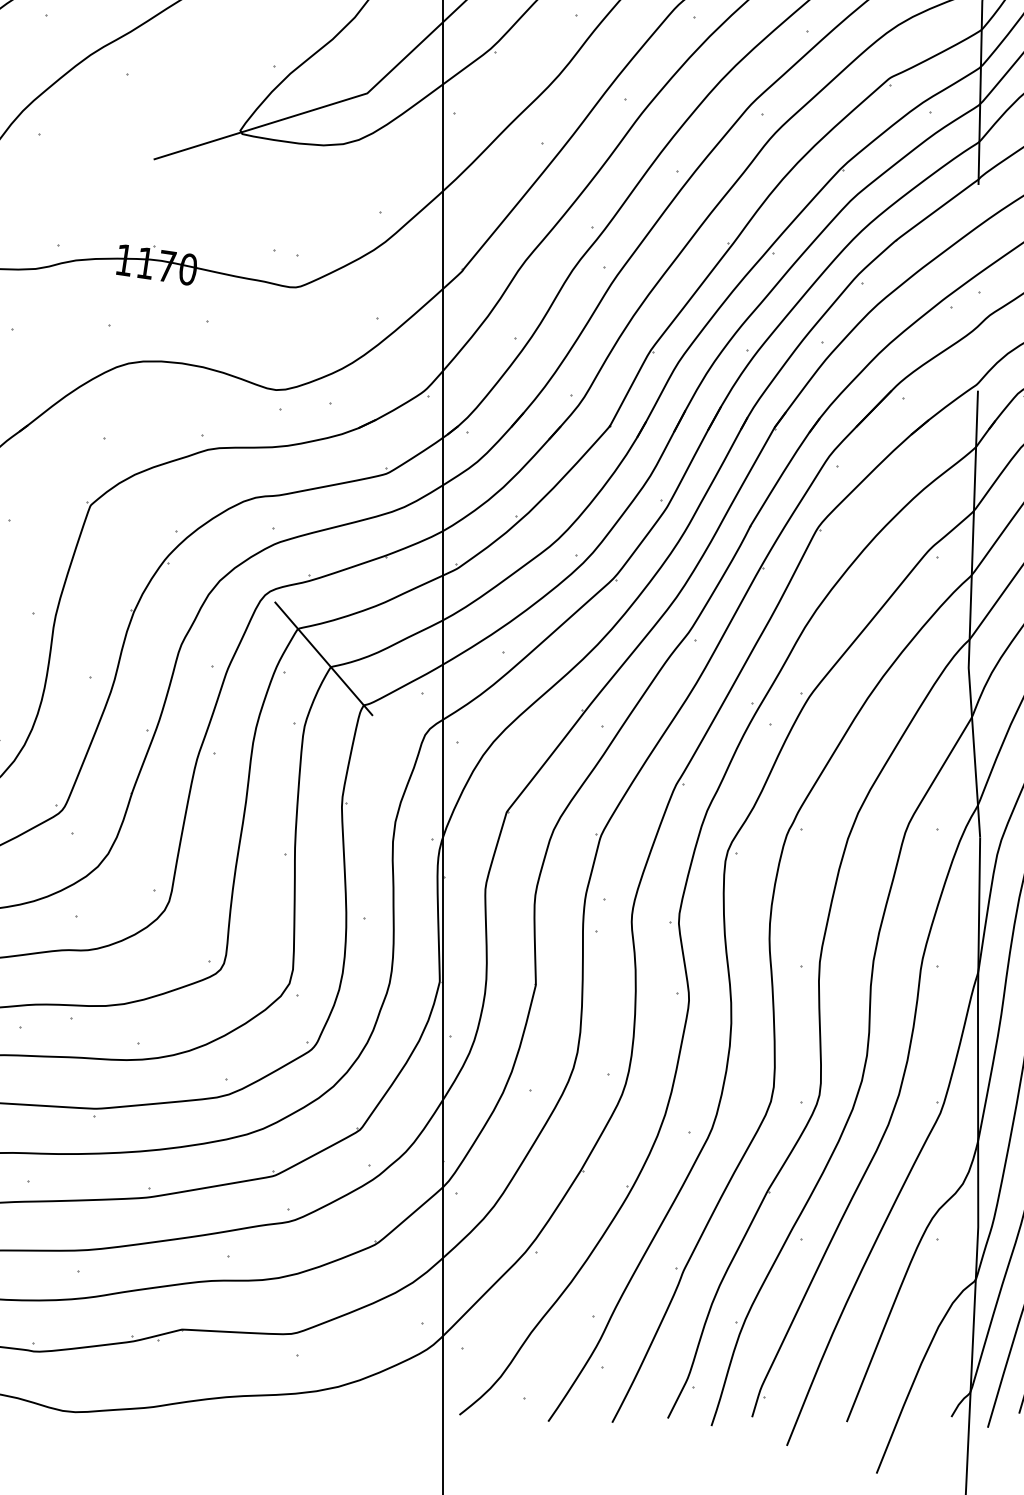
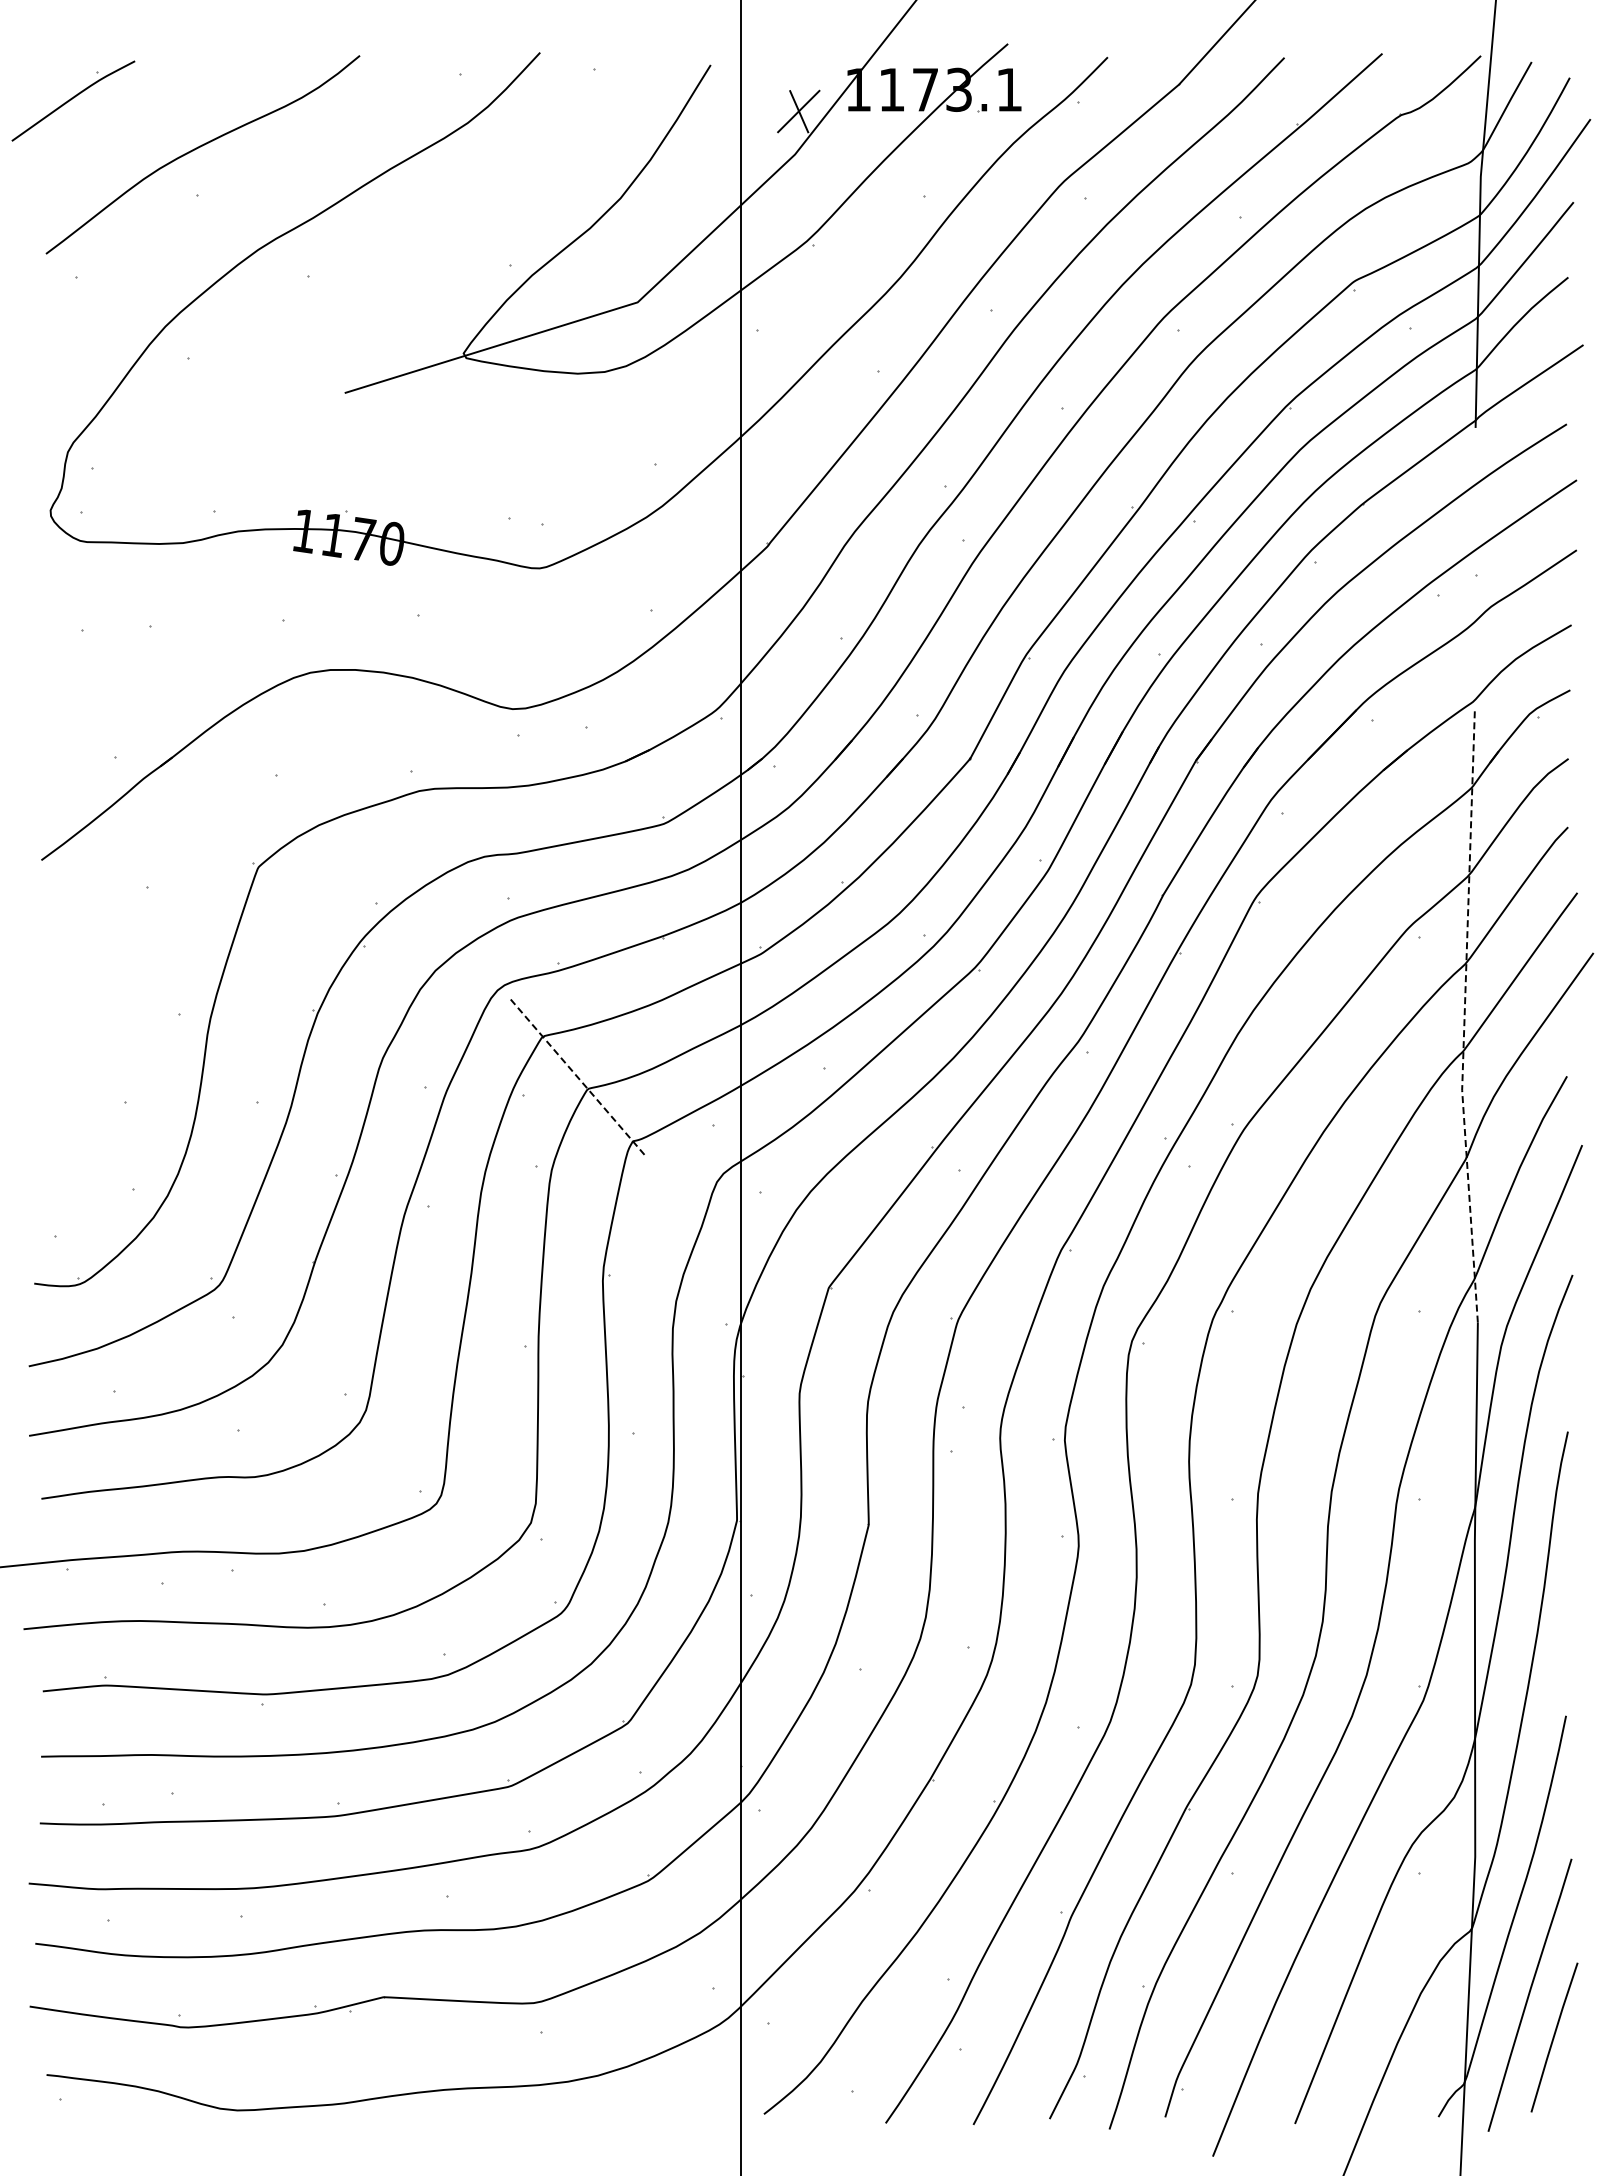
line: (970, 614) -> (1464, 1016), solid -> dashed
line: (324, 659) -> (578, 1078), solid -> dashed

